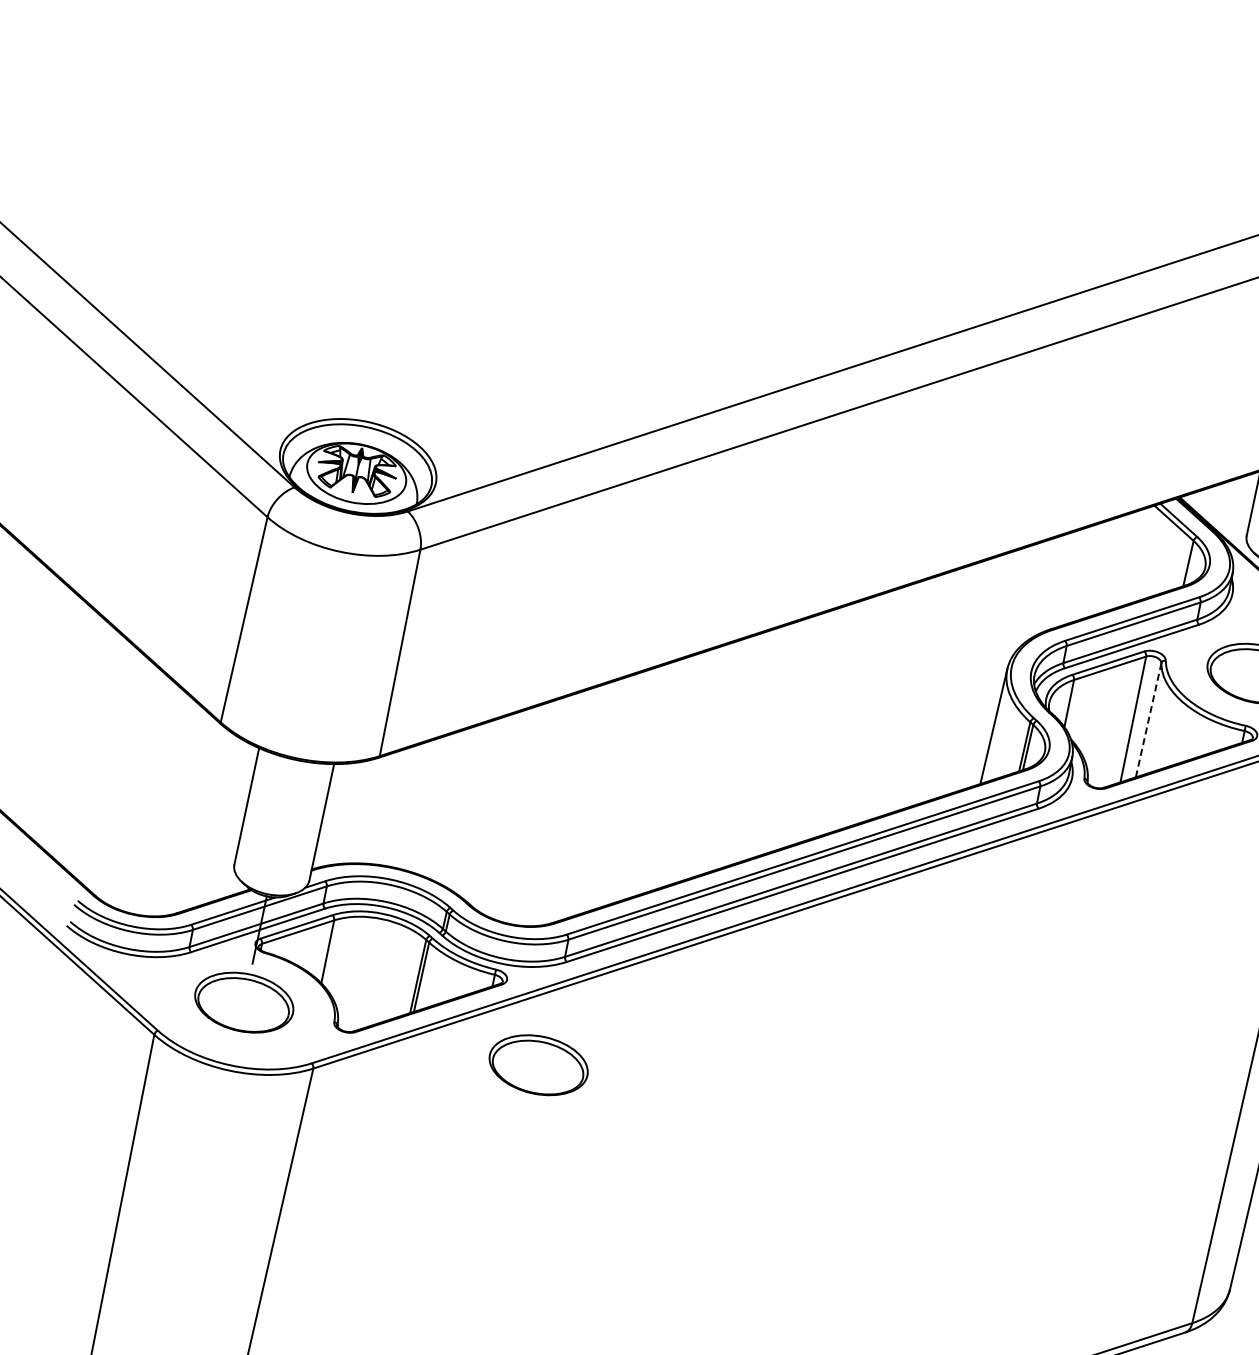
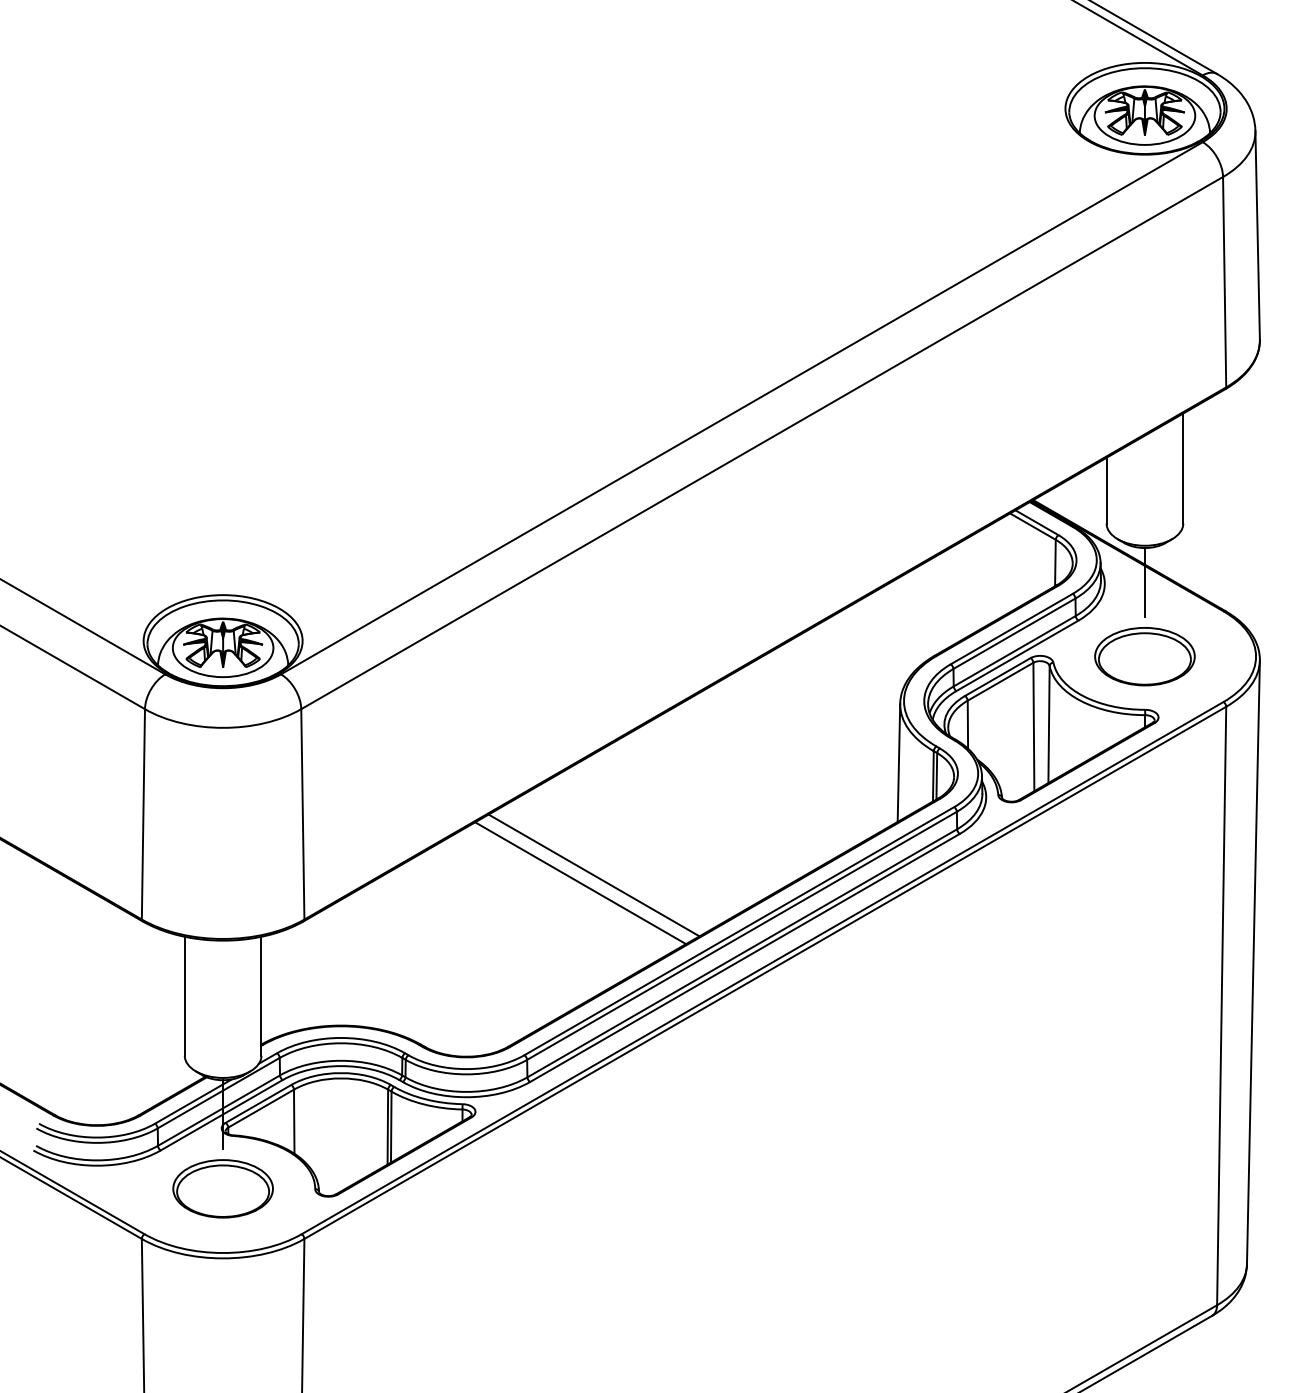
line: (1149, 720) -> (1049, 724), dashed -> solid
line: (671, 773) -> (593, 875), added
line: (657, 778) -> (580, 883), added
part: (538, 1064) -> (523, 1188), removed

